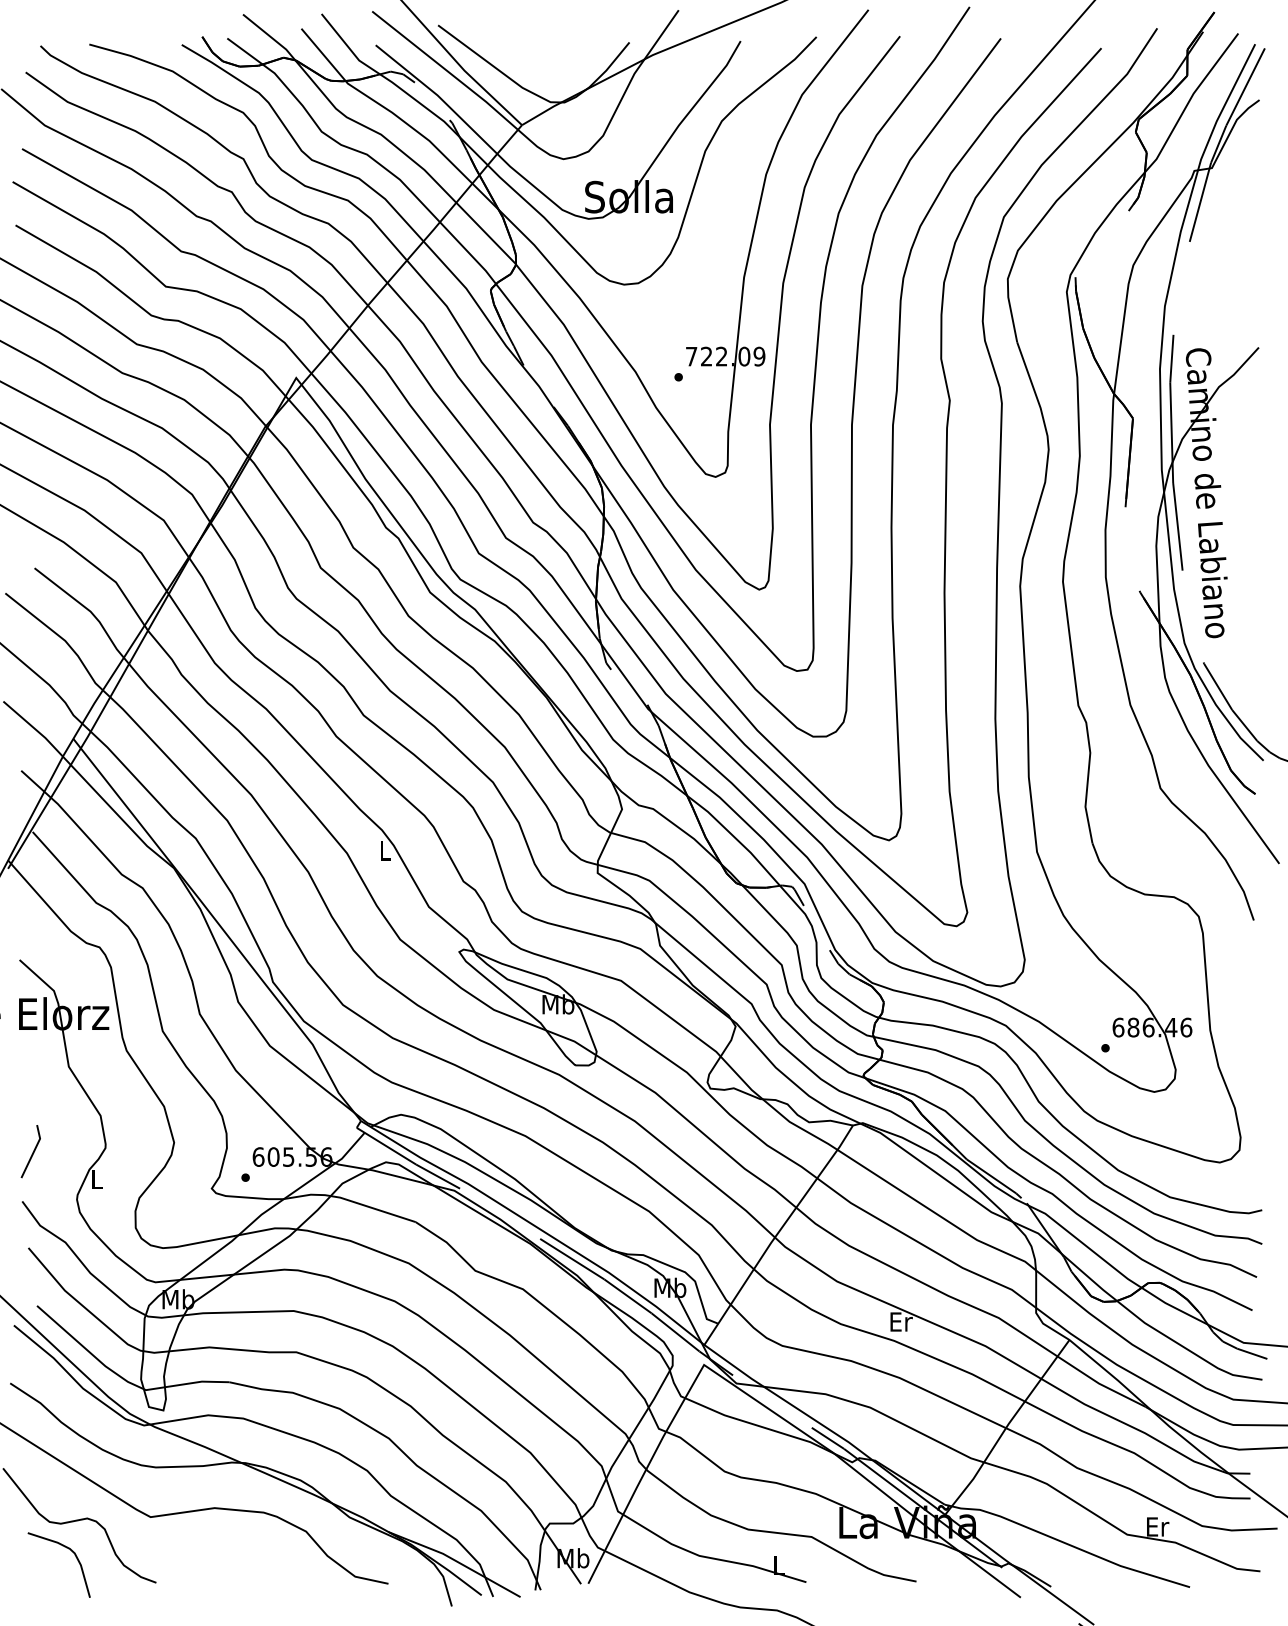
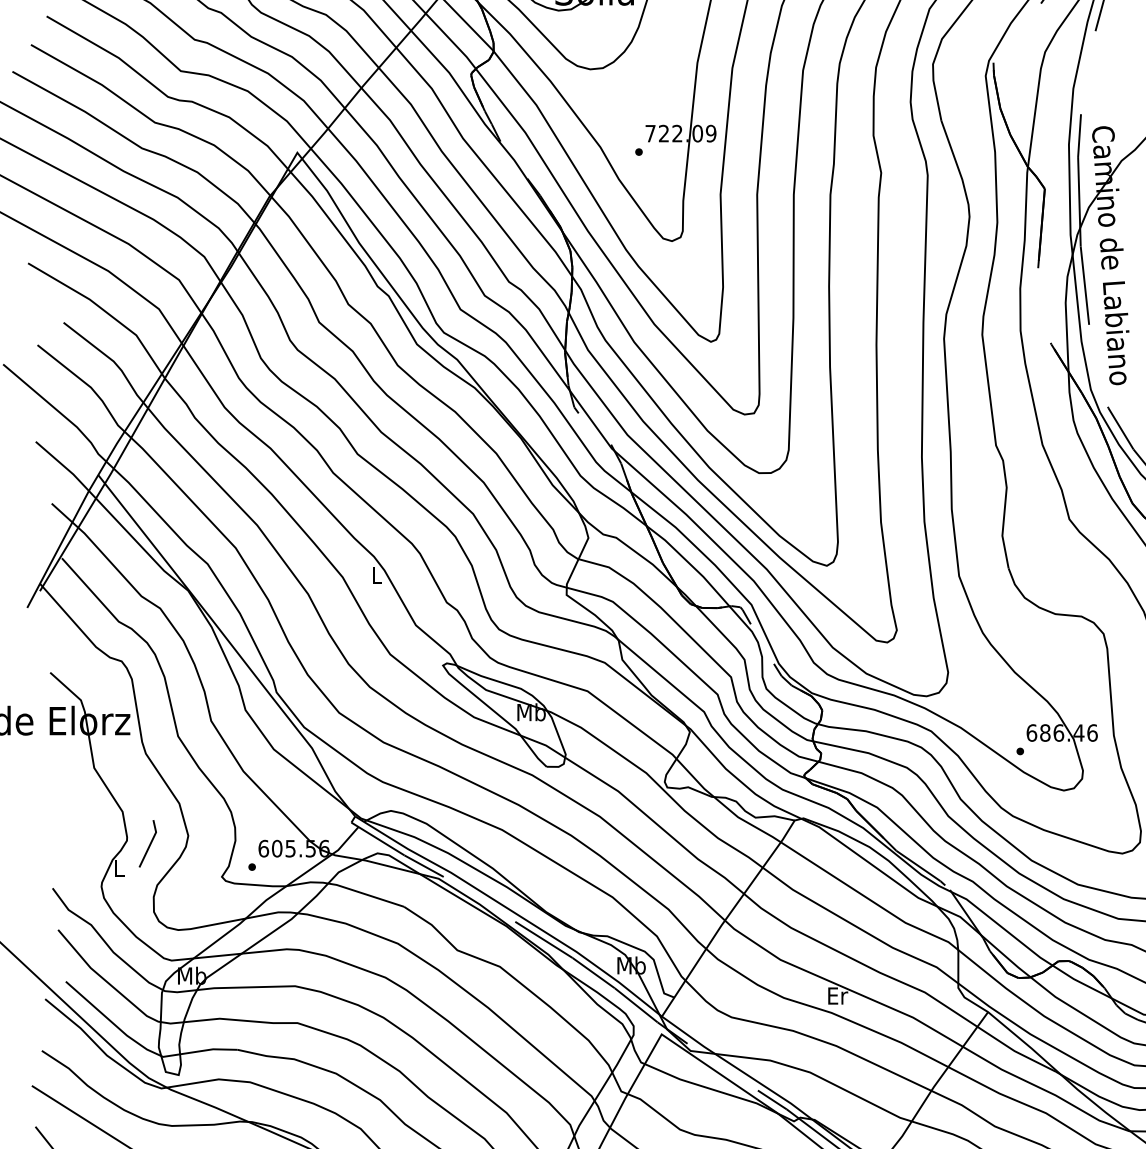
line: (32, 1152) -> (149, 844), moved

